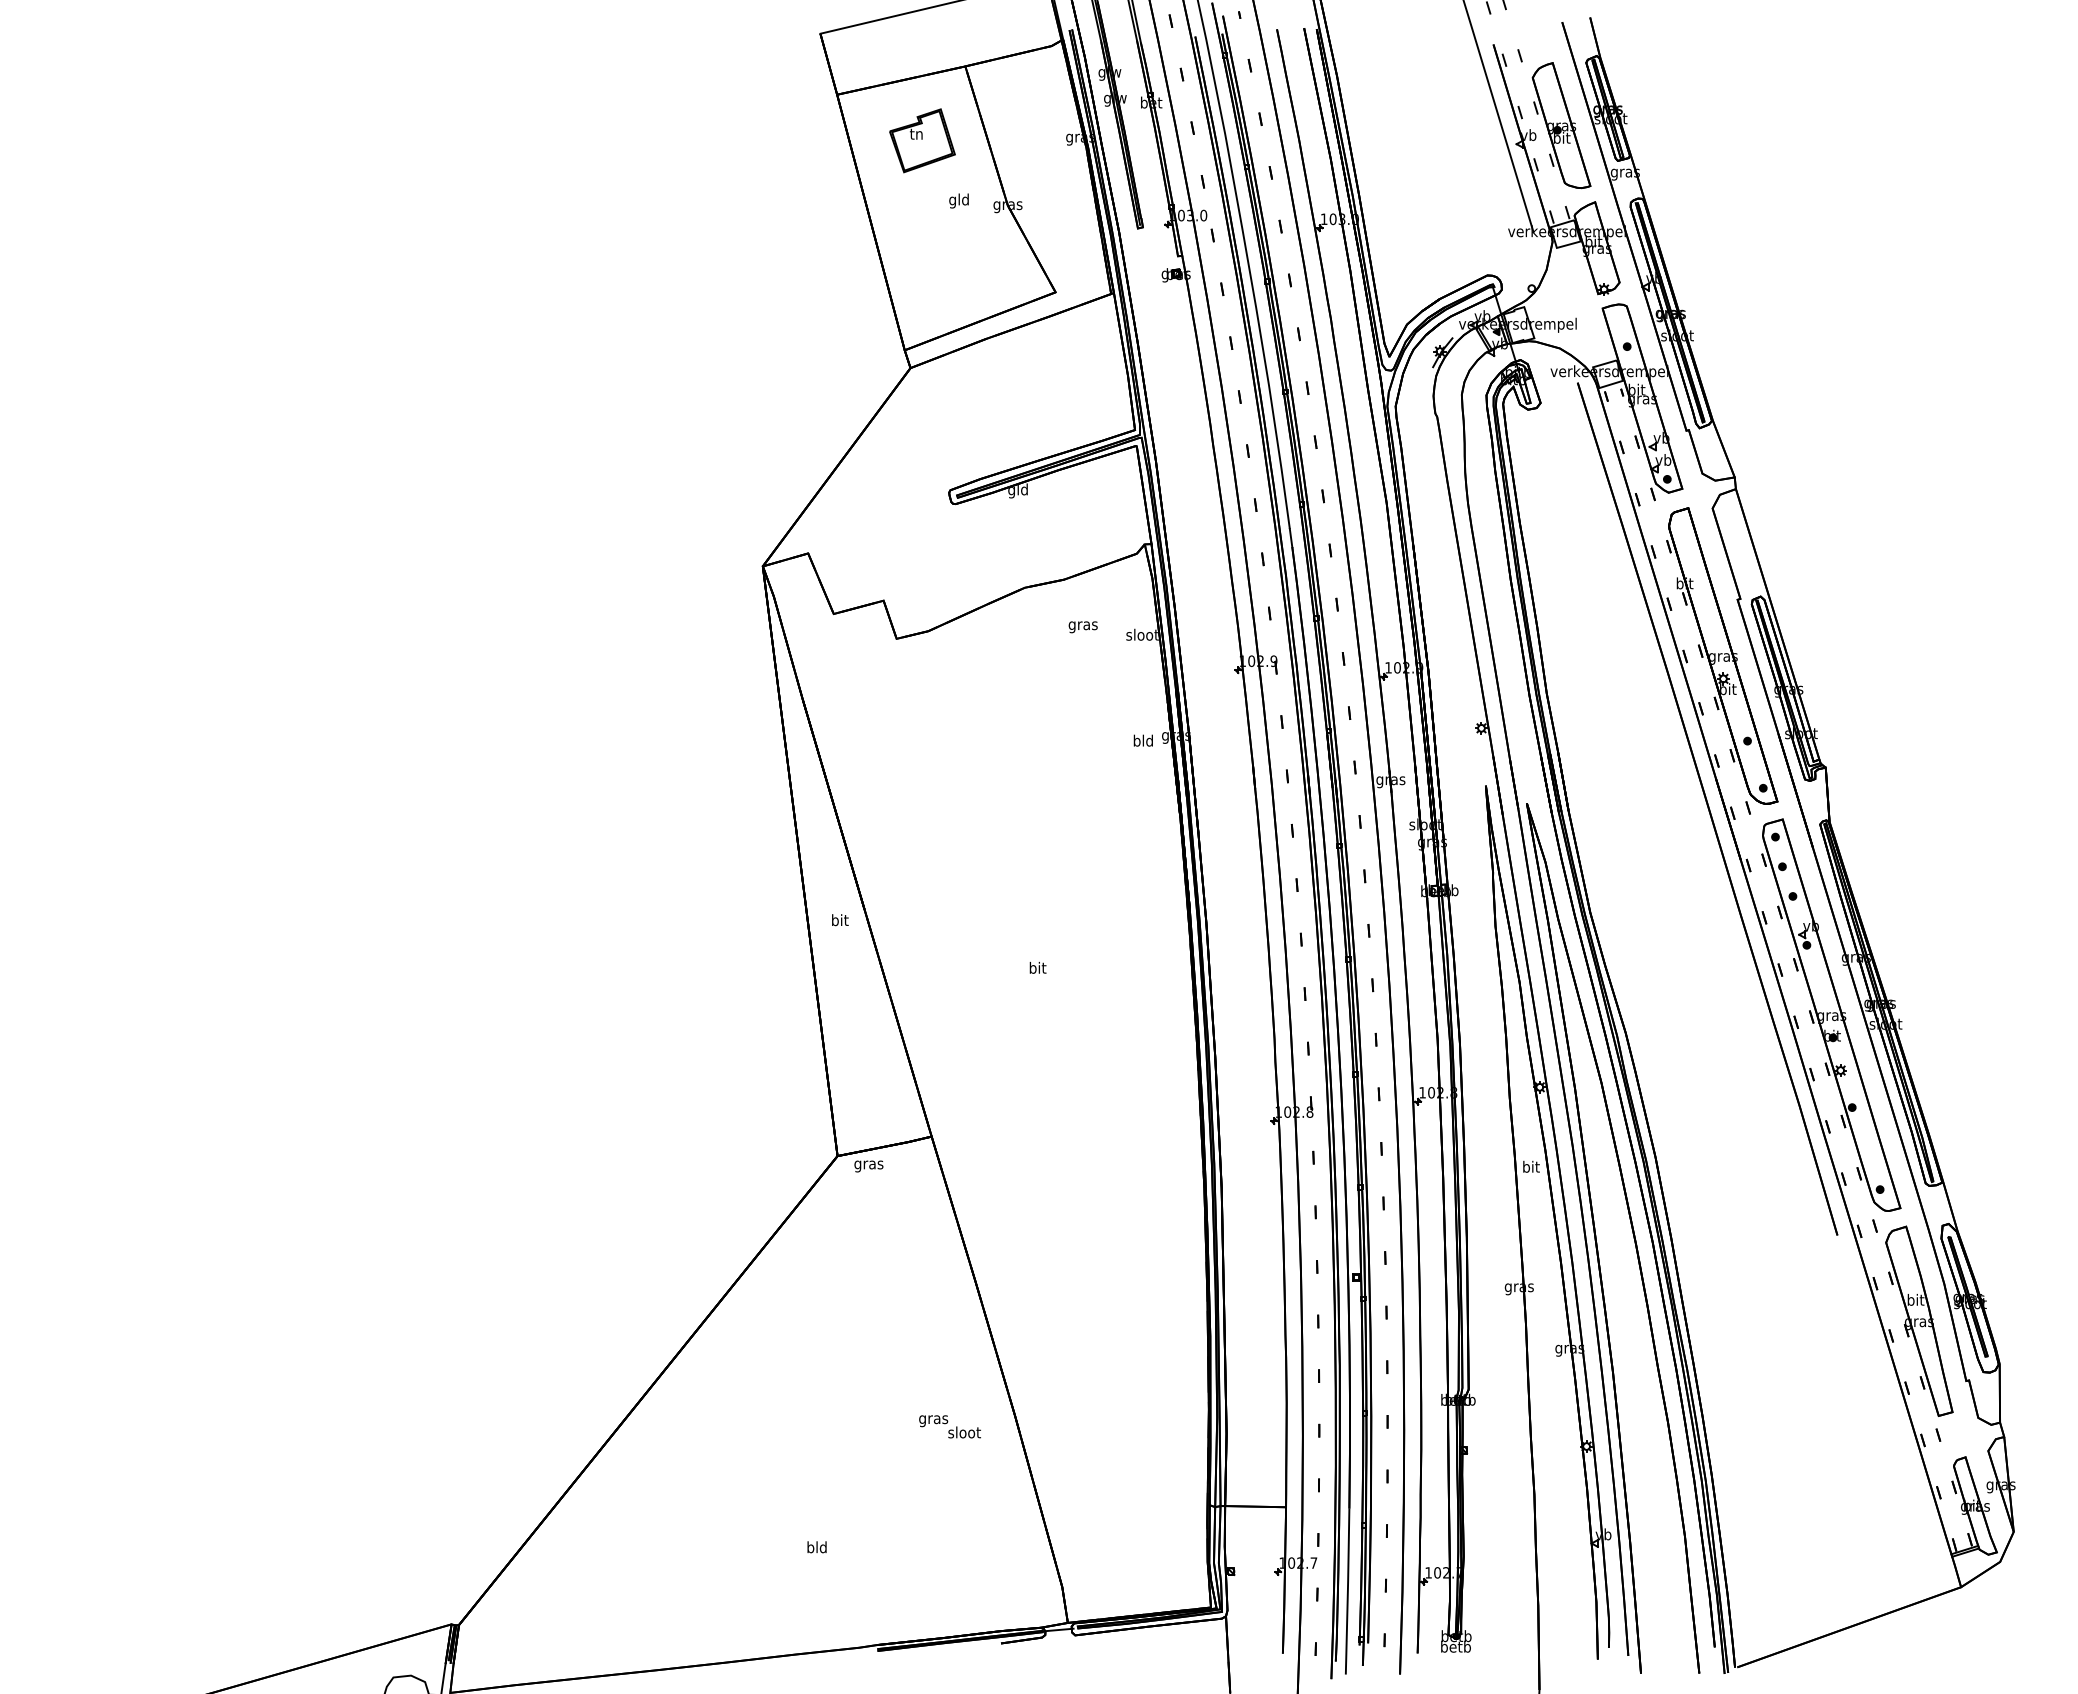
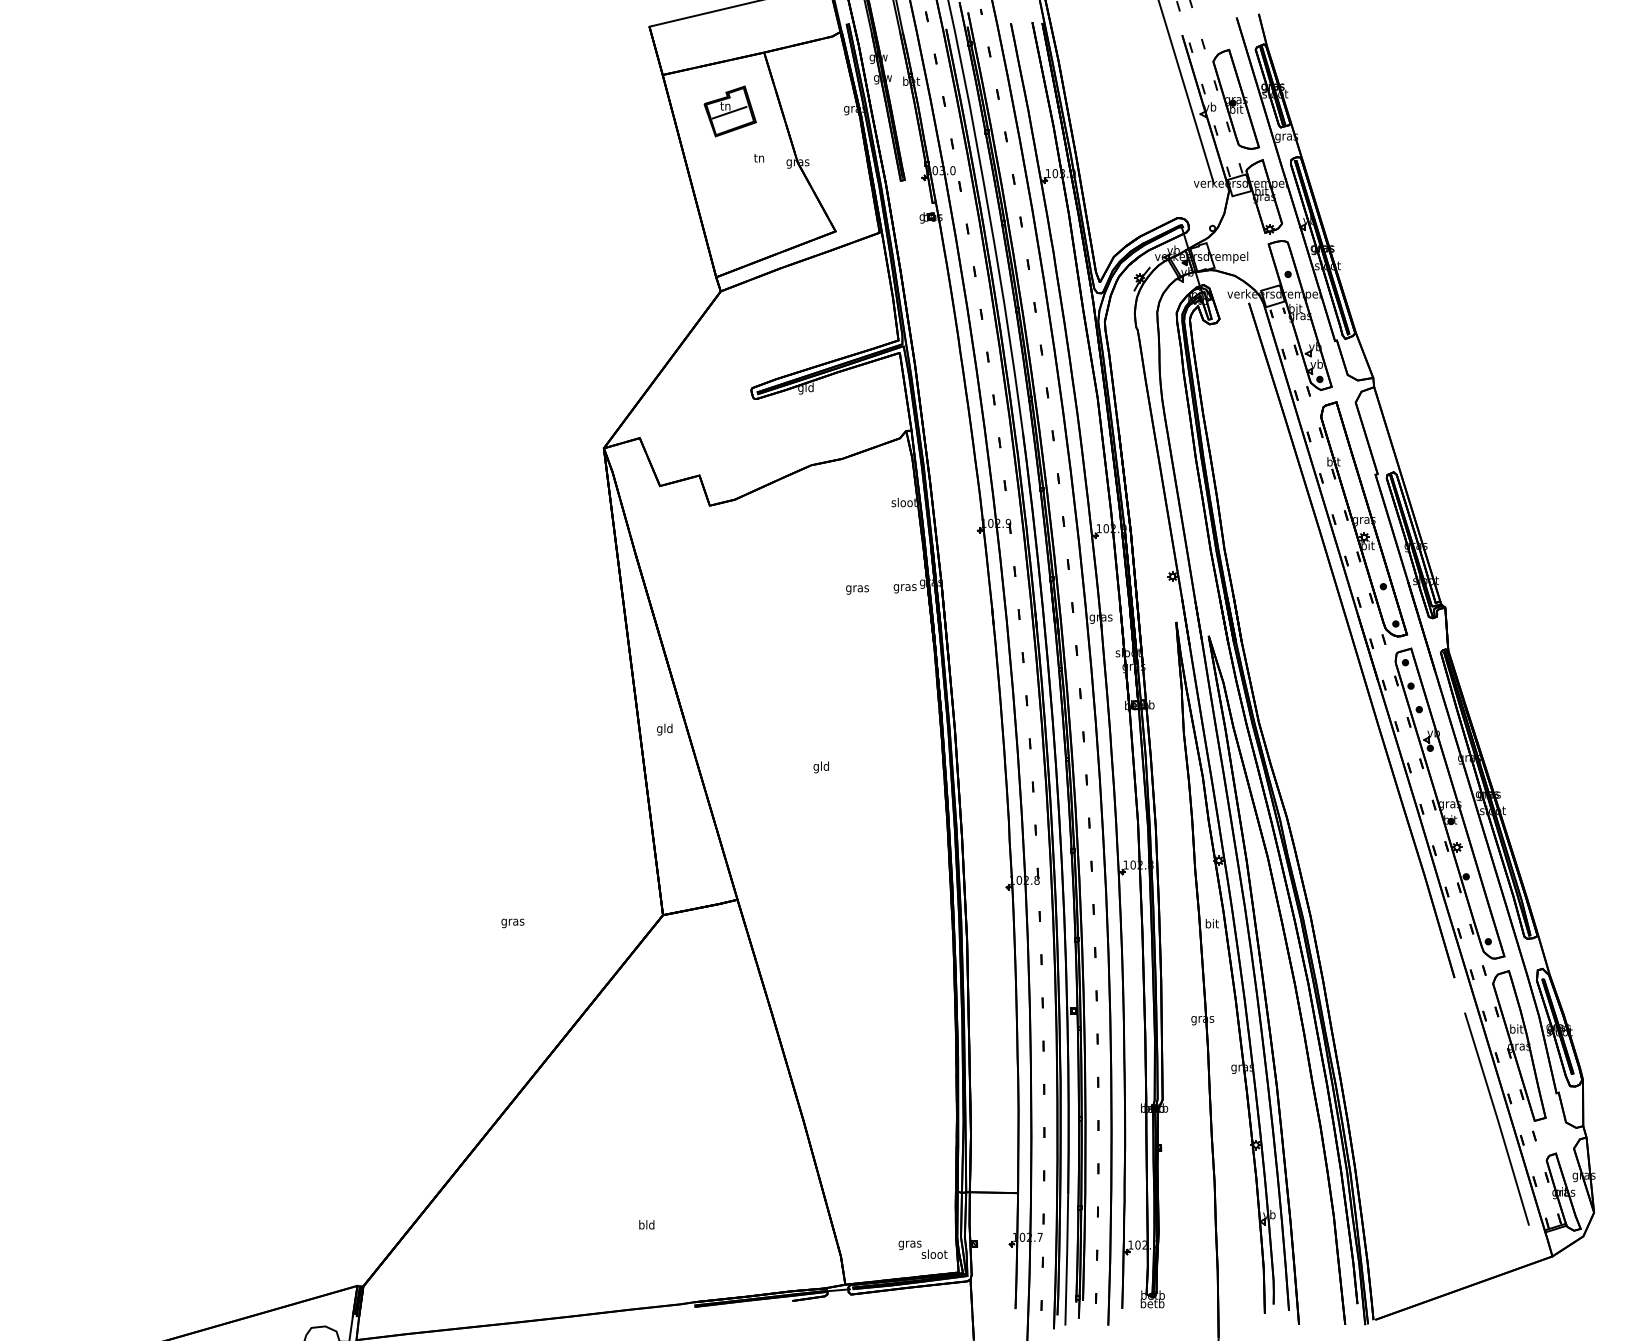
line: (921, 142) -> (729, 112), added
text: (958, 200) -> (758, 158), gld -> tn
text: (1082, 627) -> (856, 590), moved
text: (1143, 741) -> (905, 586), bld -> gras
text: (839, 921) -> (664, 729), bit -> gld
text: (1037, 968) -> (821, 766), bit -> gld
text: (868, 1166) -> (512, 923), moved
line: (1890, 1413) -> (1496, 1118), added
text: (949, 1426) -> (922, 1249), moved

